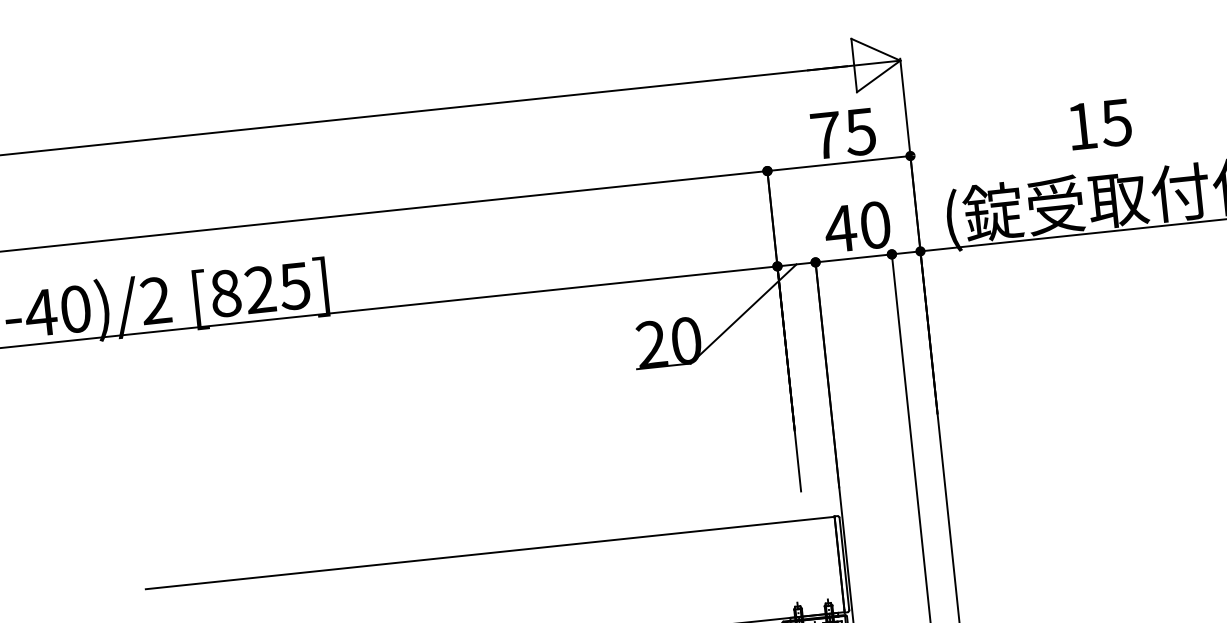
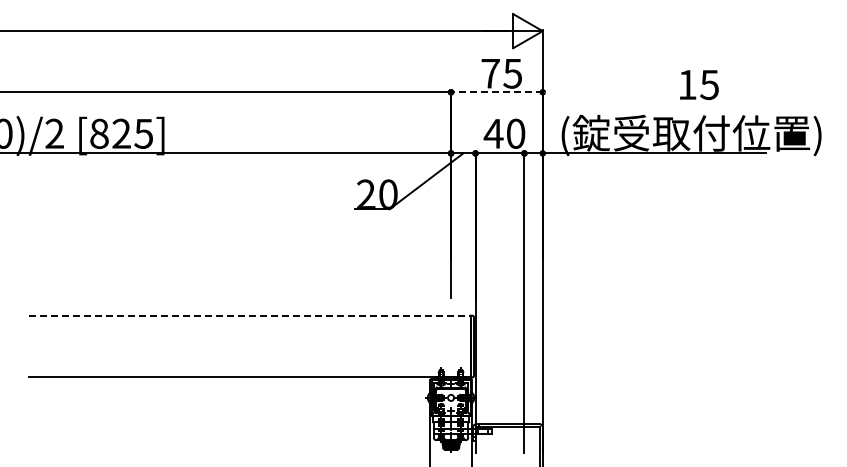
text: (1100, 125) -> (699, 85), moved
line: (838, 163) -> (496, 92), solid -> dashed
line: (489, 553) -> (249, 316), solid -> dashed

